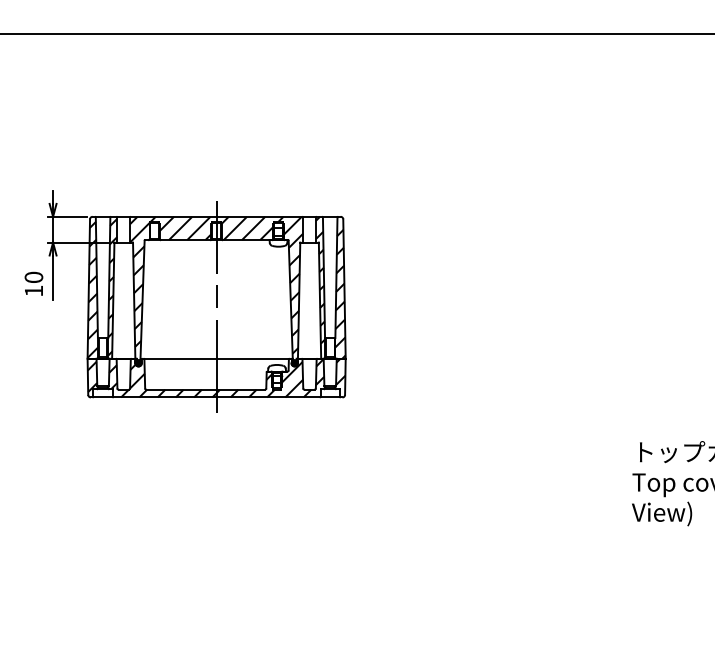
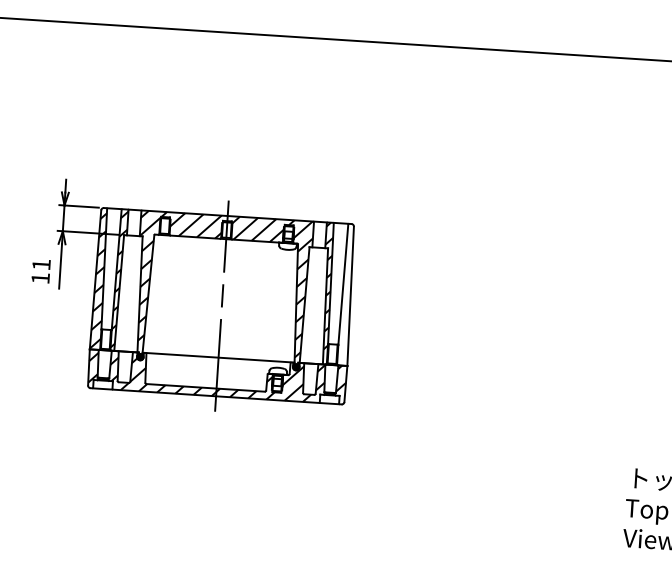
text: (33, 276) -> (41, 263), 10 -> 11
hatch: (340, 287) -> (346, 294), removed

